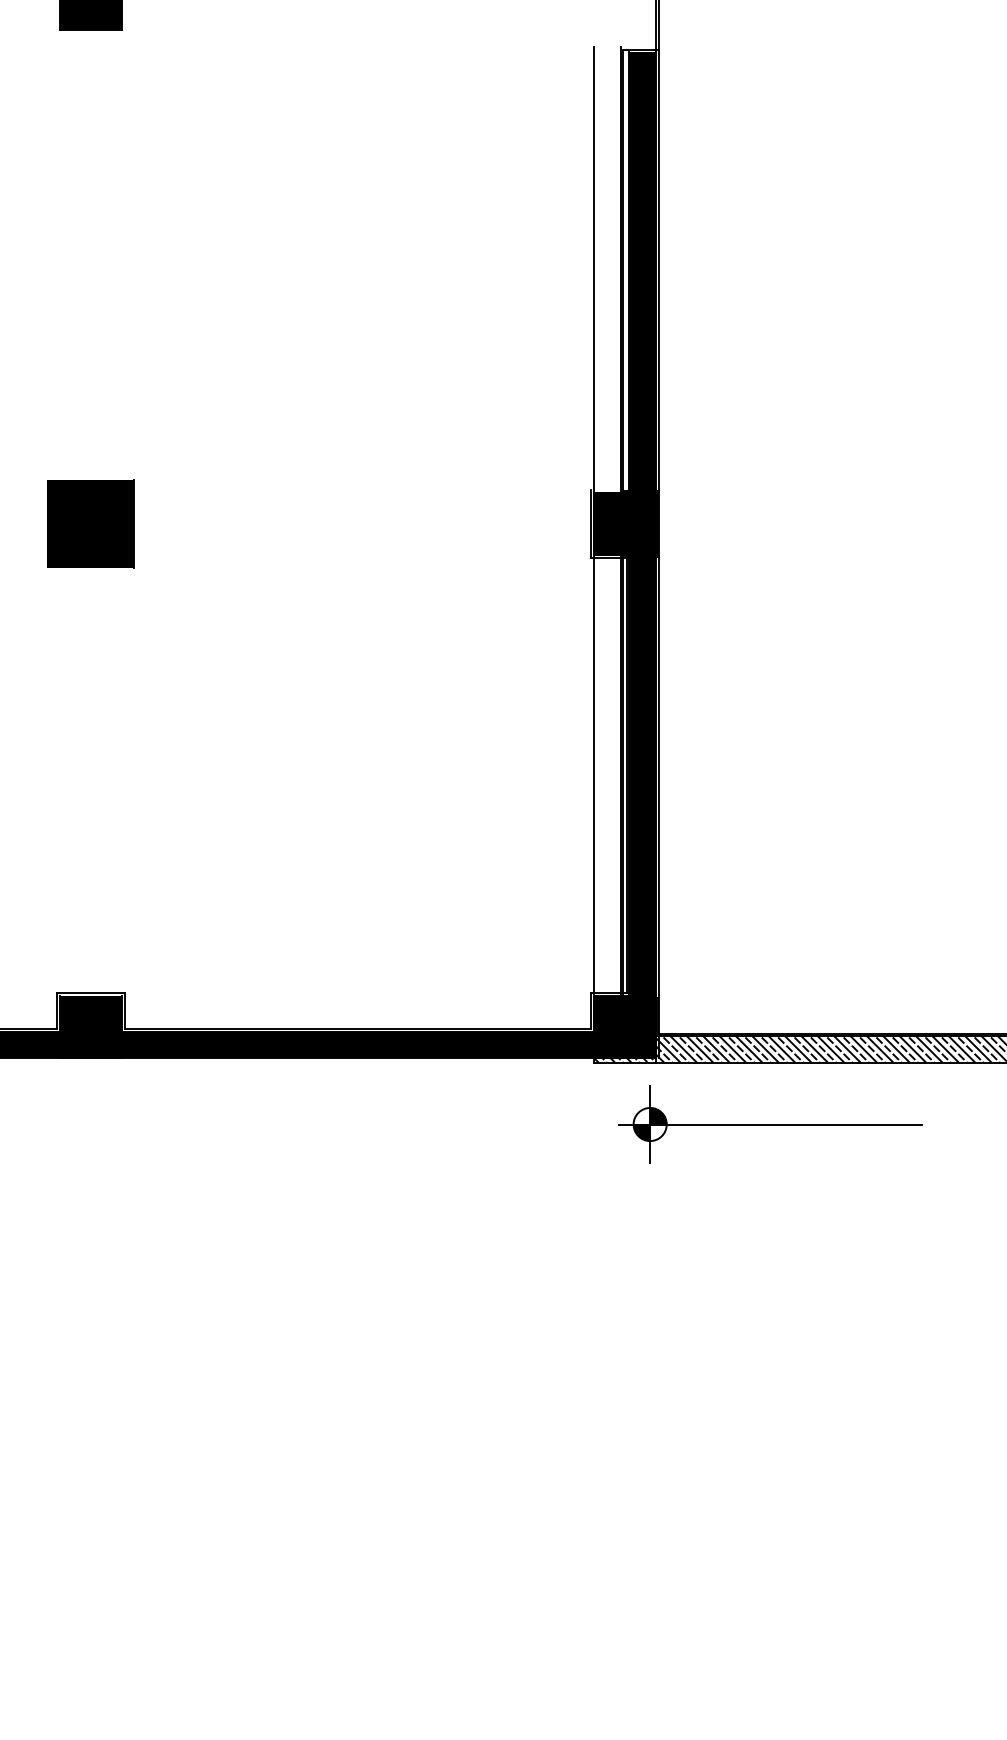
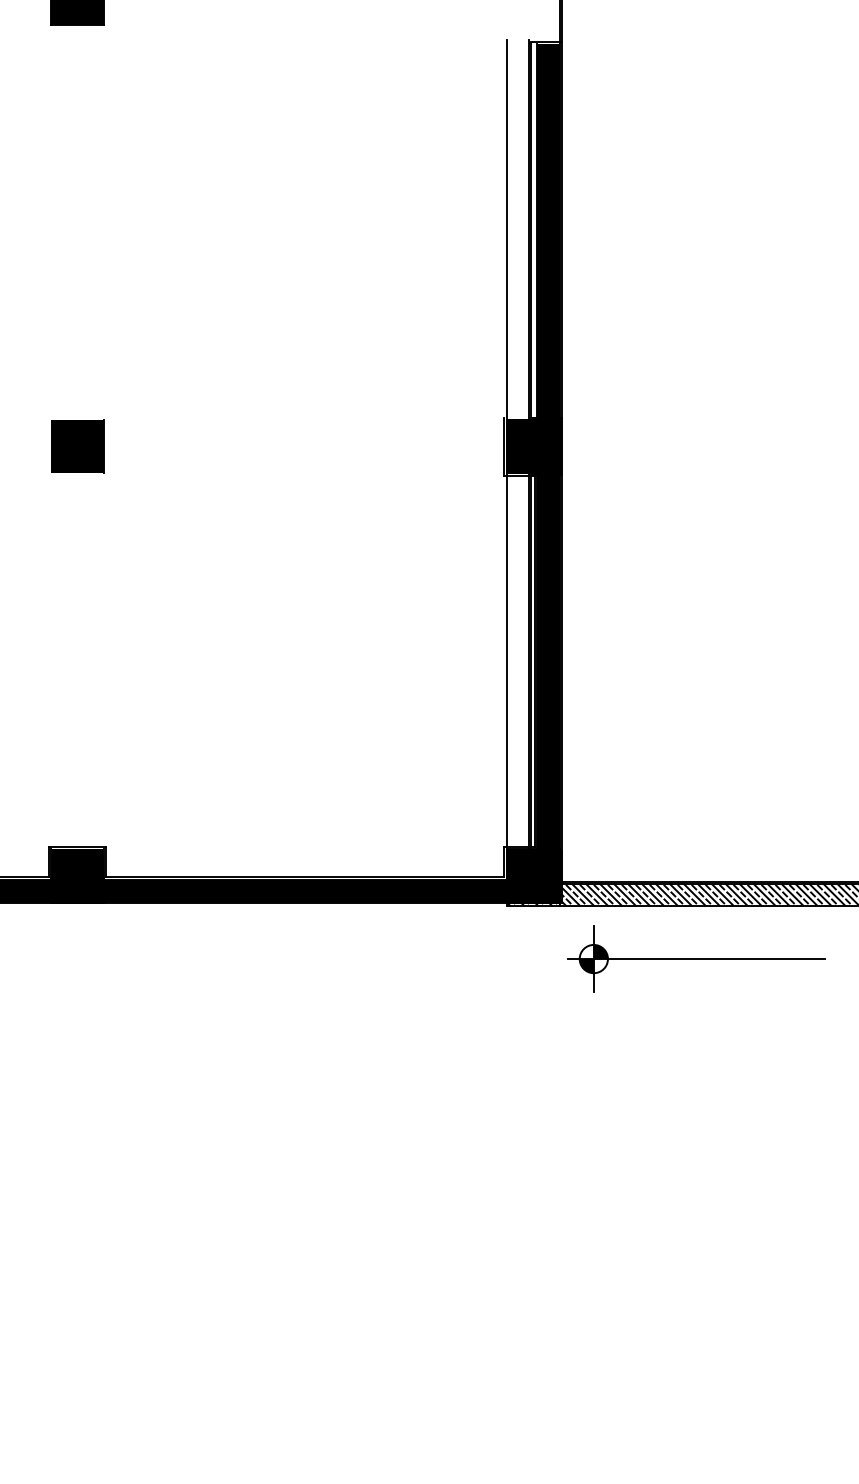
part: (91, 523) -> (78, 446), size x0.71
part: (770, 1124) -> (696, 959), moved

